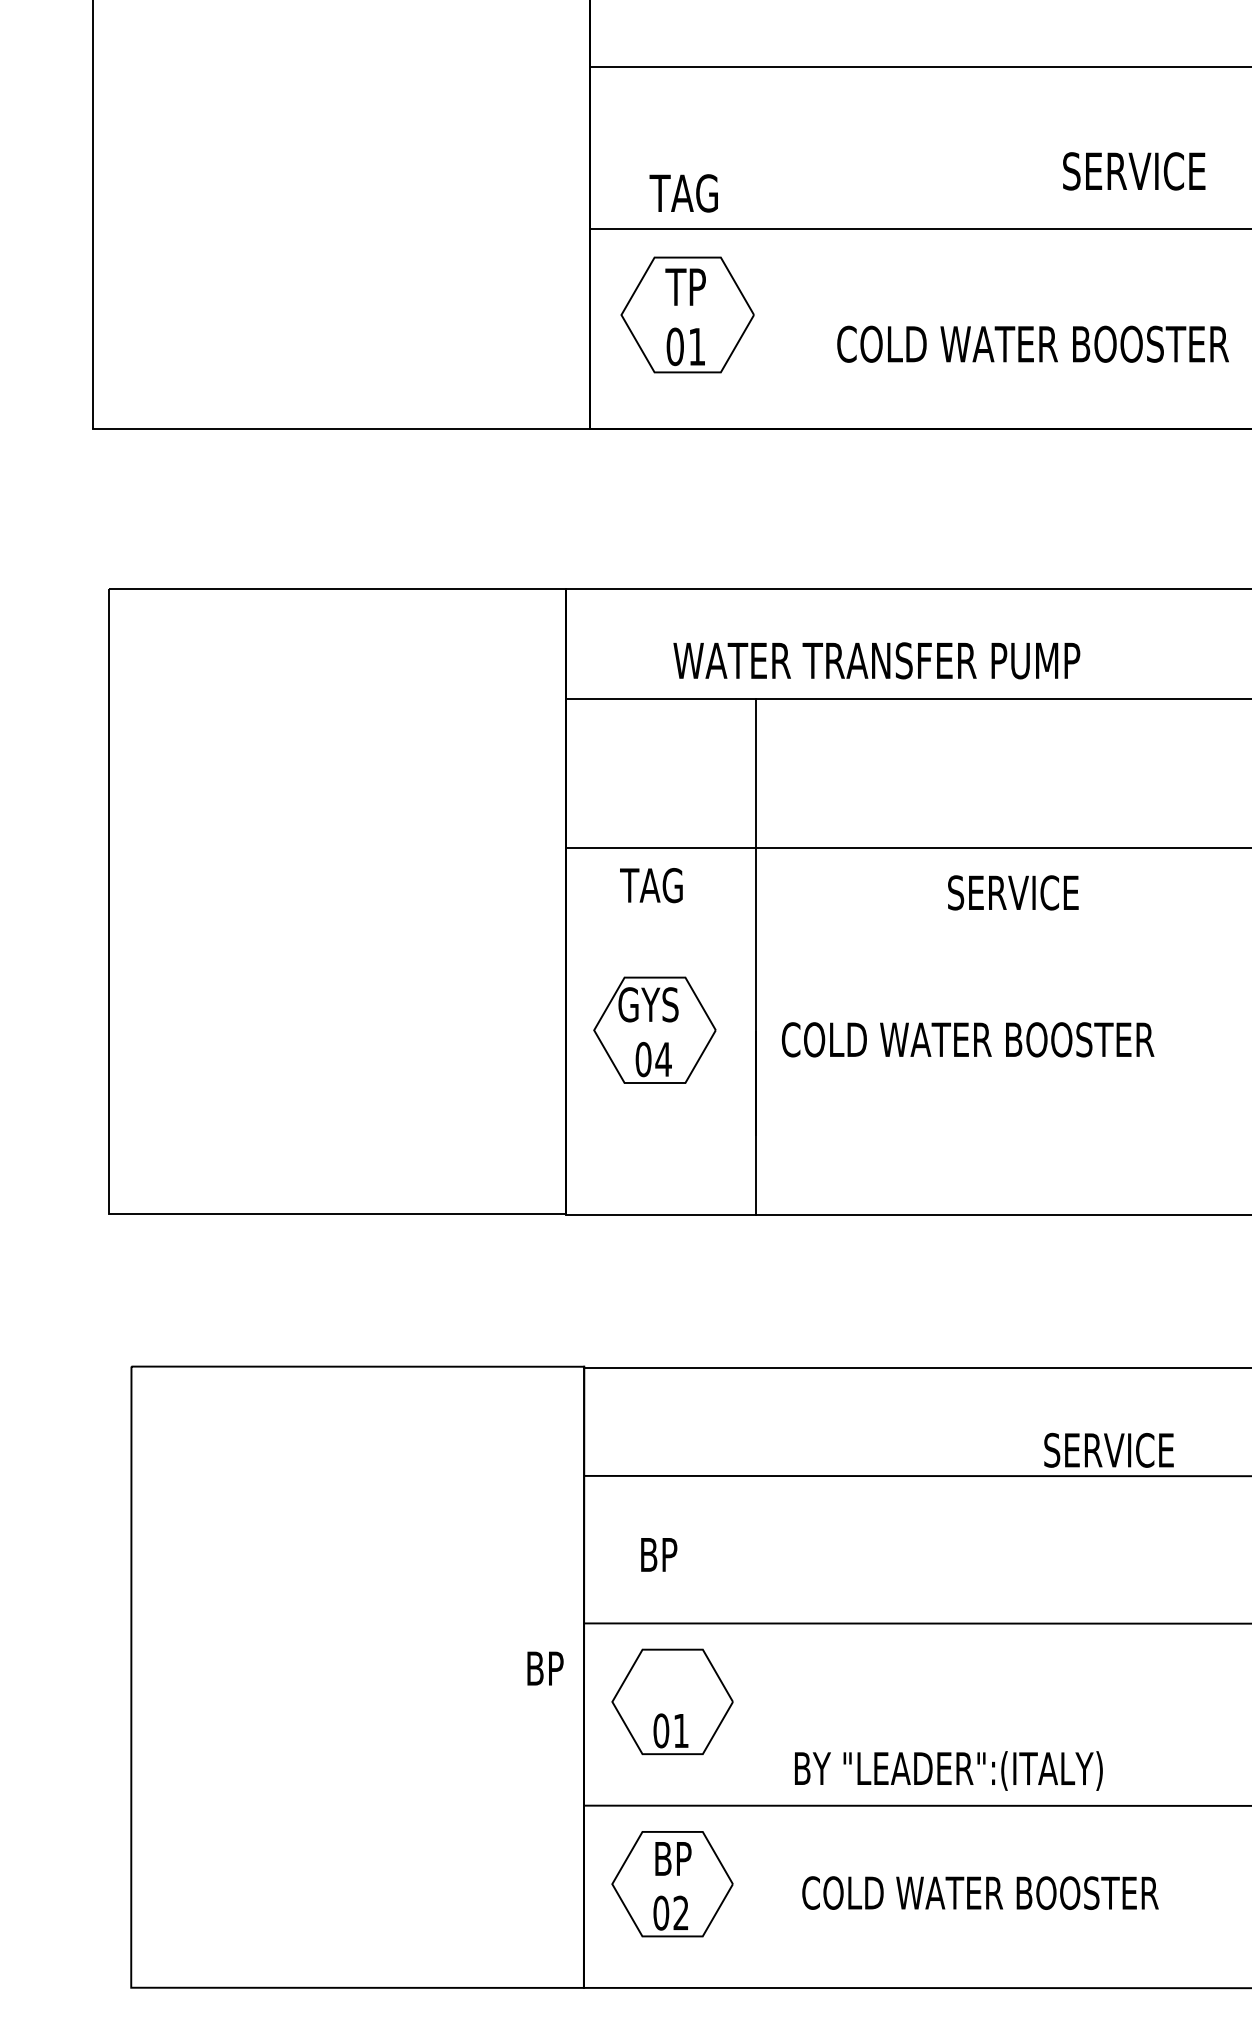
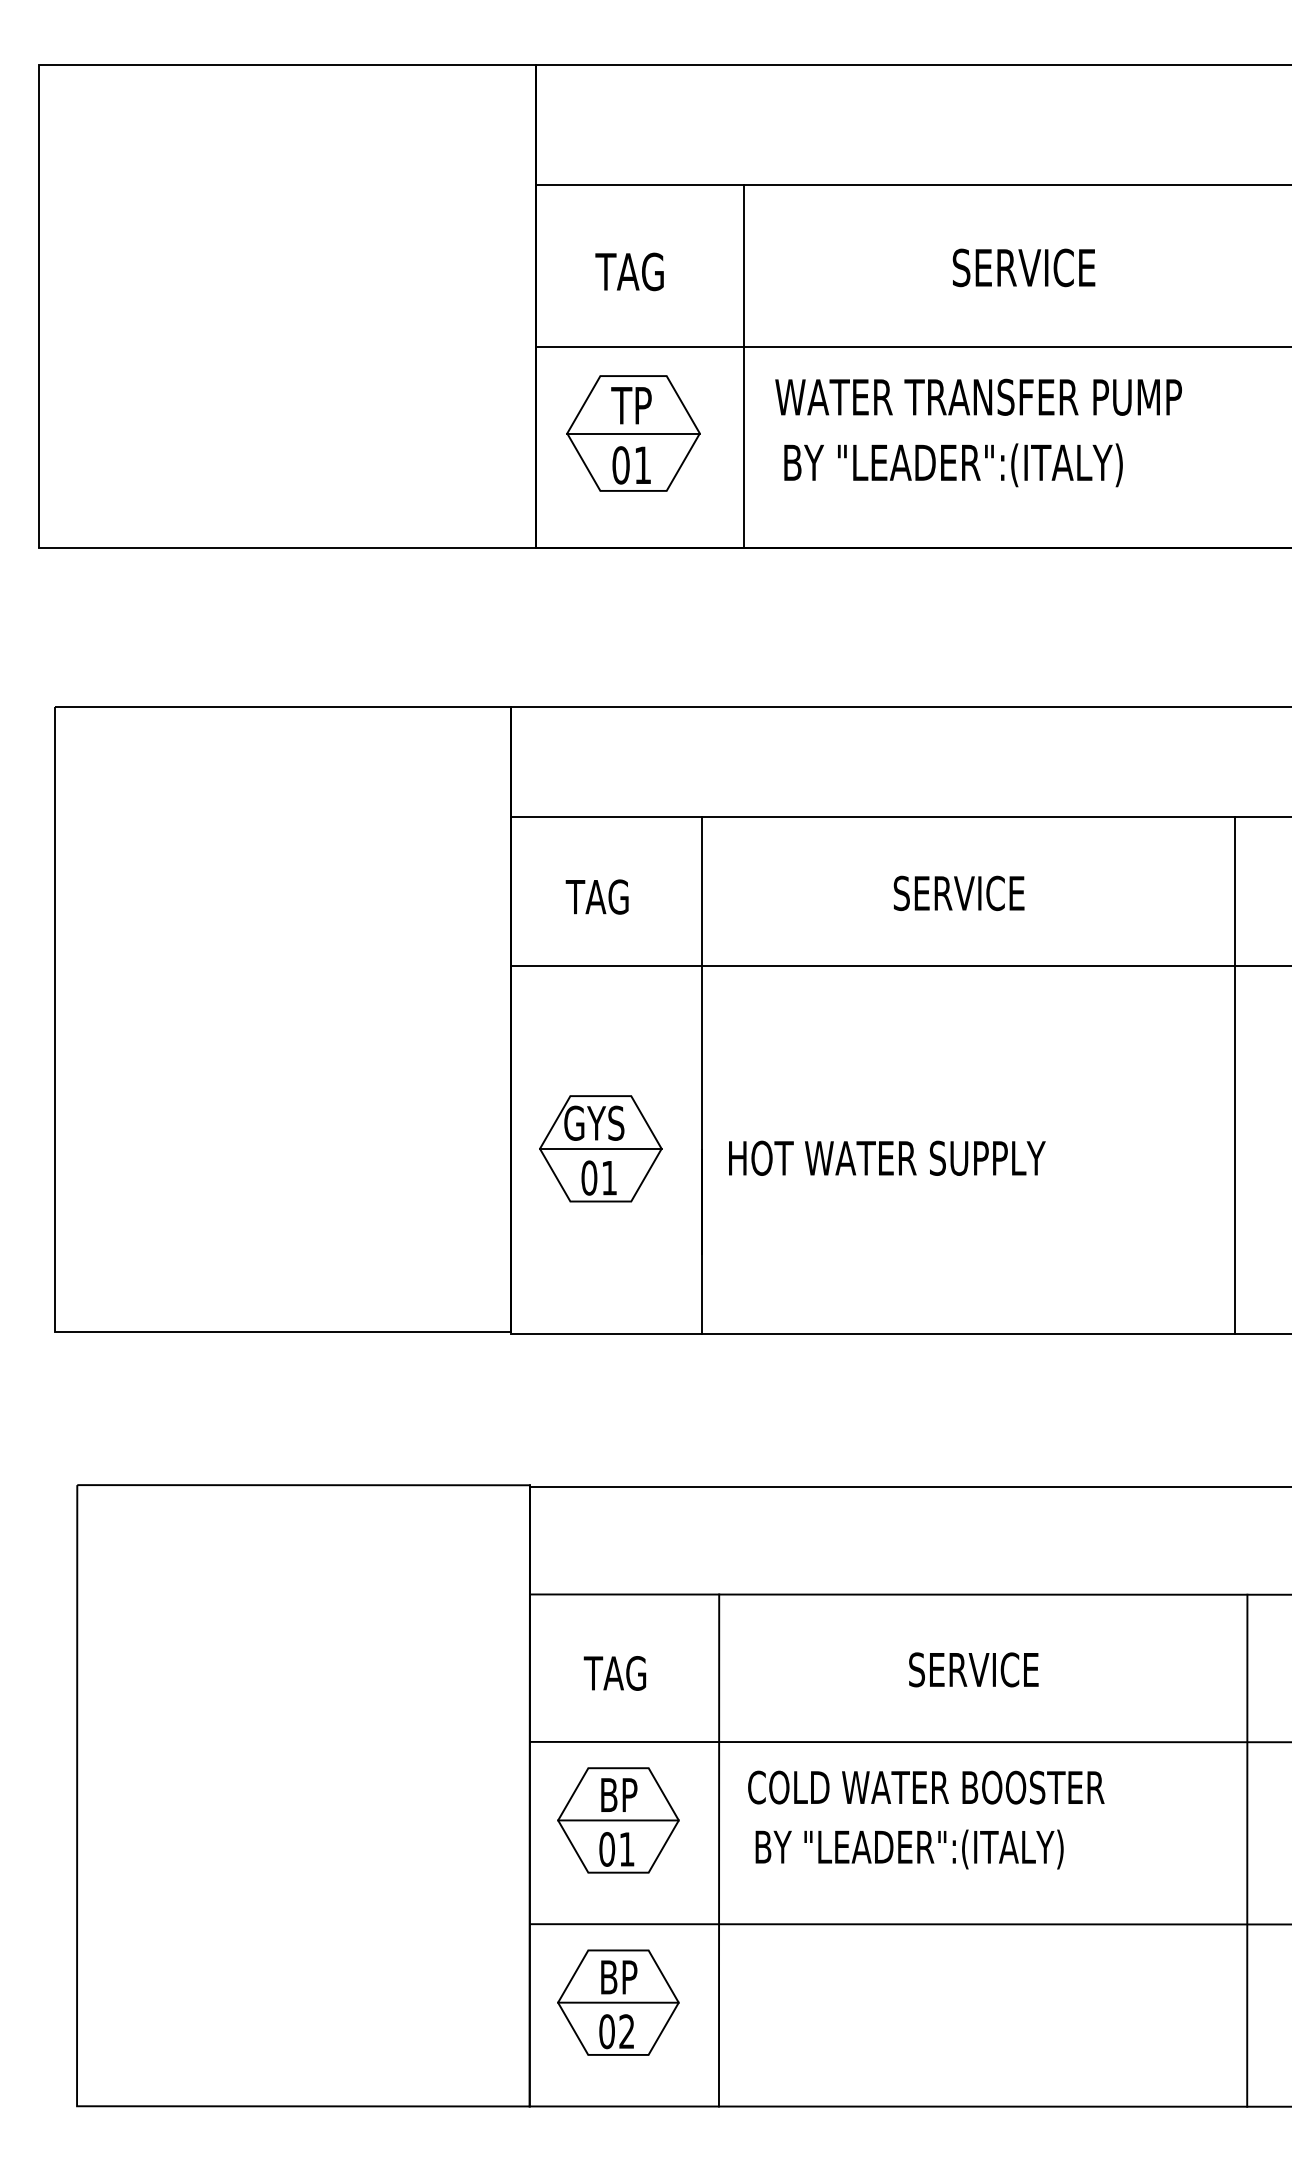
text: (1133, 170) -> (1023, 267), moved
text: (683, 192) -> (629, 271), moved
line: (798, 247) -> (744, 366), added
line: (687, 314) -> (633, 433), added
text: (1032, 346) -> (978, 465), COLD WATER BOOSTER -> BY "LEADER":(ITALY)
text: (876, 659) -> (978, 396), moved
text: (650, 884) -> (596, 896), moved
text: (1012, 892) -> (958, 893), moved
line: (654, 1029) -> (600, 1148), added
text: (967, 1038) -> (913, 1157), COLD WATER BOOSTER -> HOT WATER SUPPLY
text: (663, 1059) -> (609, 1178), 04 -> 01
text: (1108, 1449) -> (973, 1669), moved
text: (668, 1554) -> (614, 1673), BP -> TAG
text: (545, 1667) -> (619, 1794), moved
line: (672, 1701) -> (618, 1820), added
line: (772, 1731) -> (718, 1850), added
text: (948, 1770) -> (909, 1849), moved
line: (672, 1883) -> (618, 2002), added
text: (980, 1892) -> (926, 1787), moved

